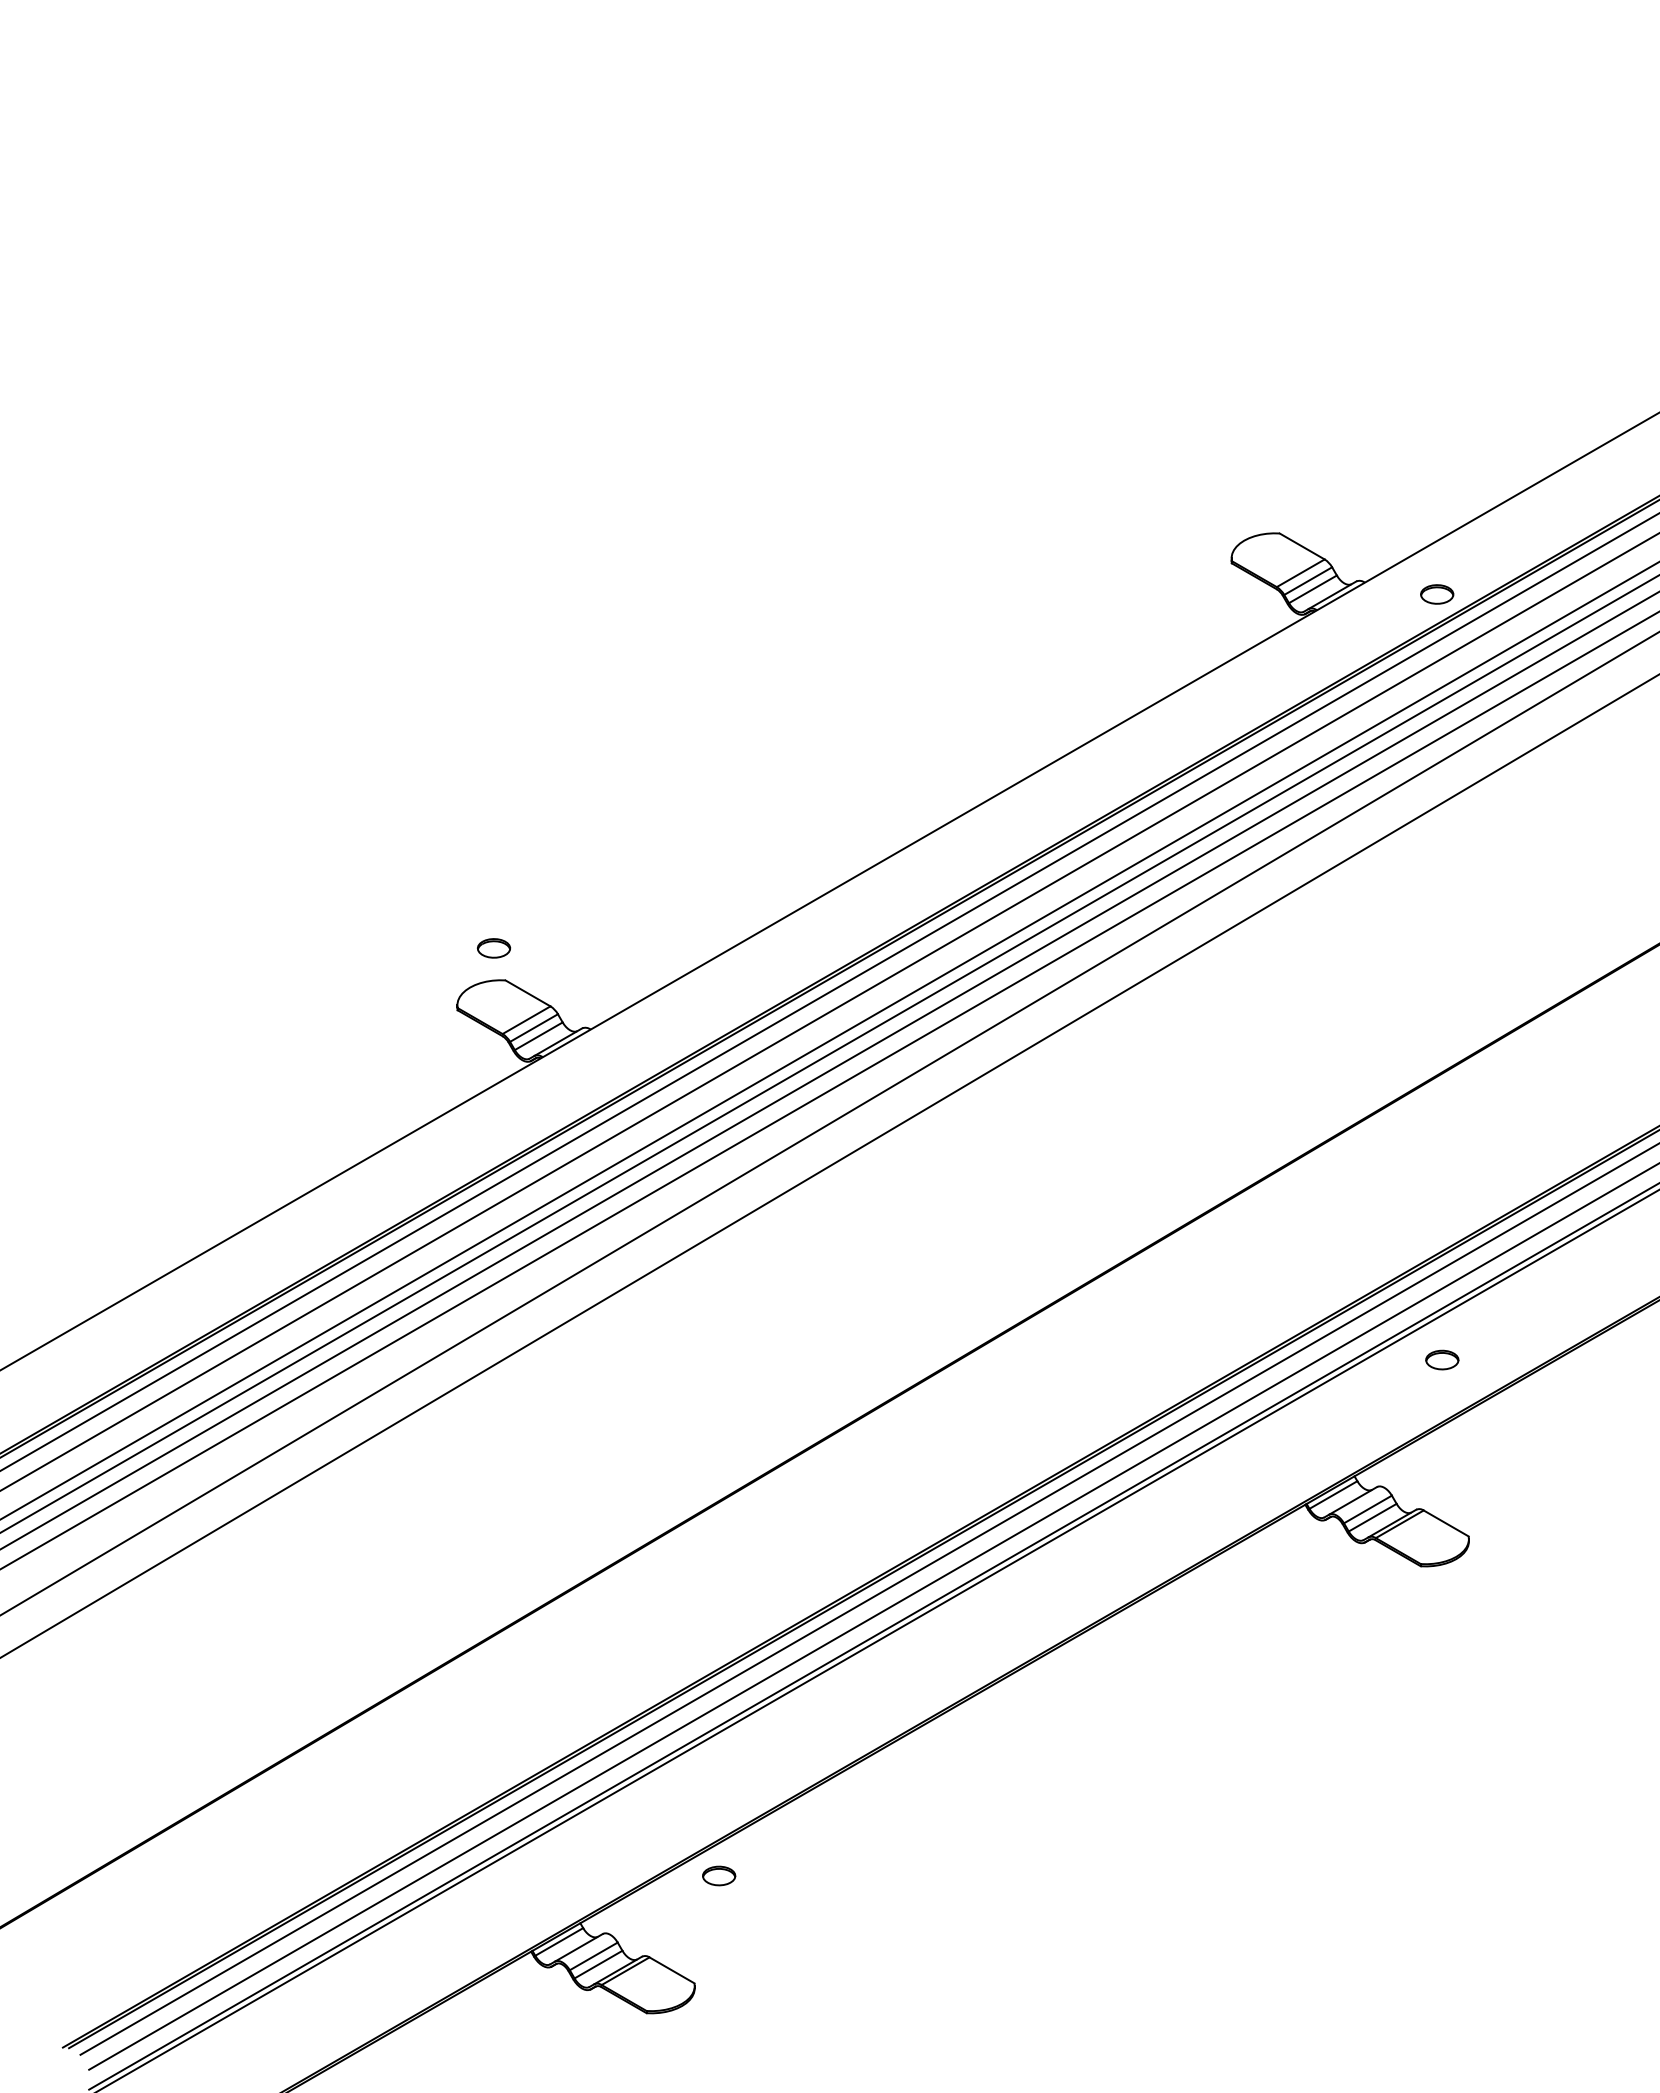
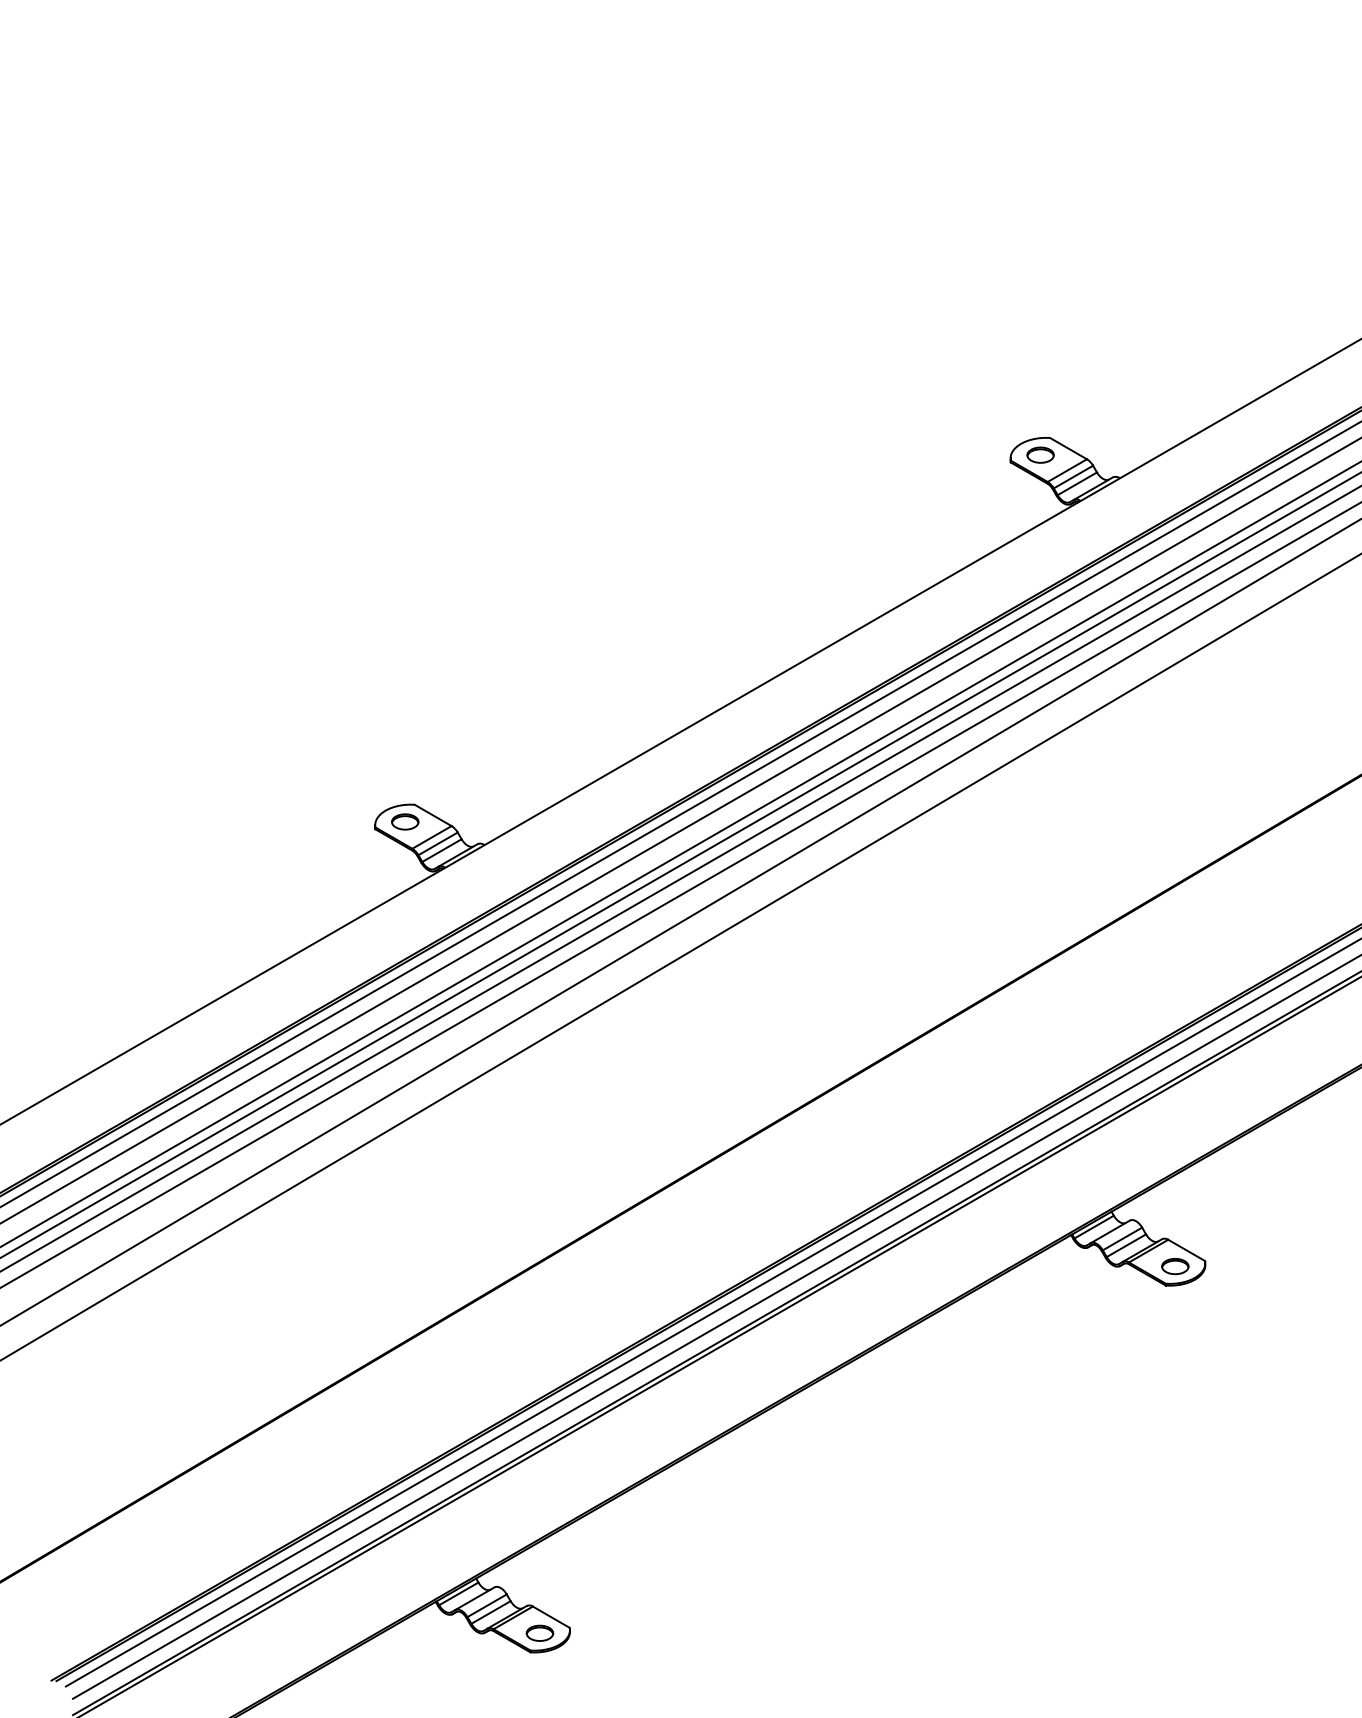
part: (1437, 594) -> (1040, 455), moved
part: (493, 948) -> (404, 822), moved
part: (1442, 1359) -> (1175, 1266), moved
part: (719, 1875) -> (540, 1632), moved

